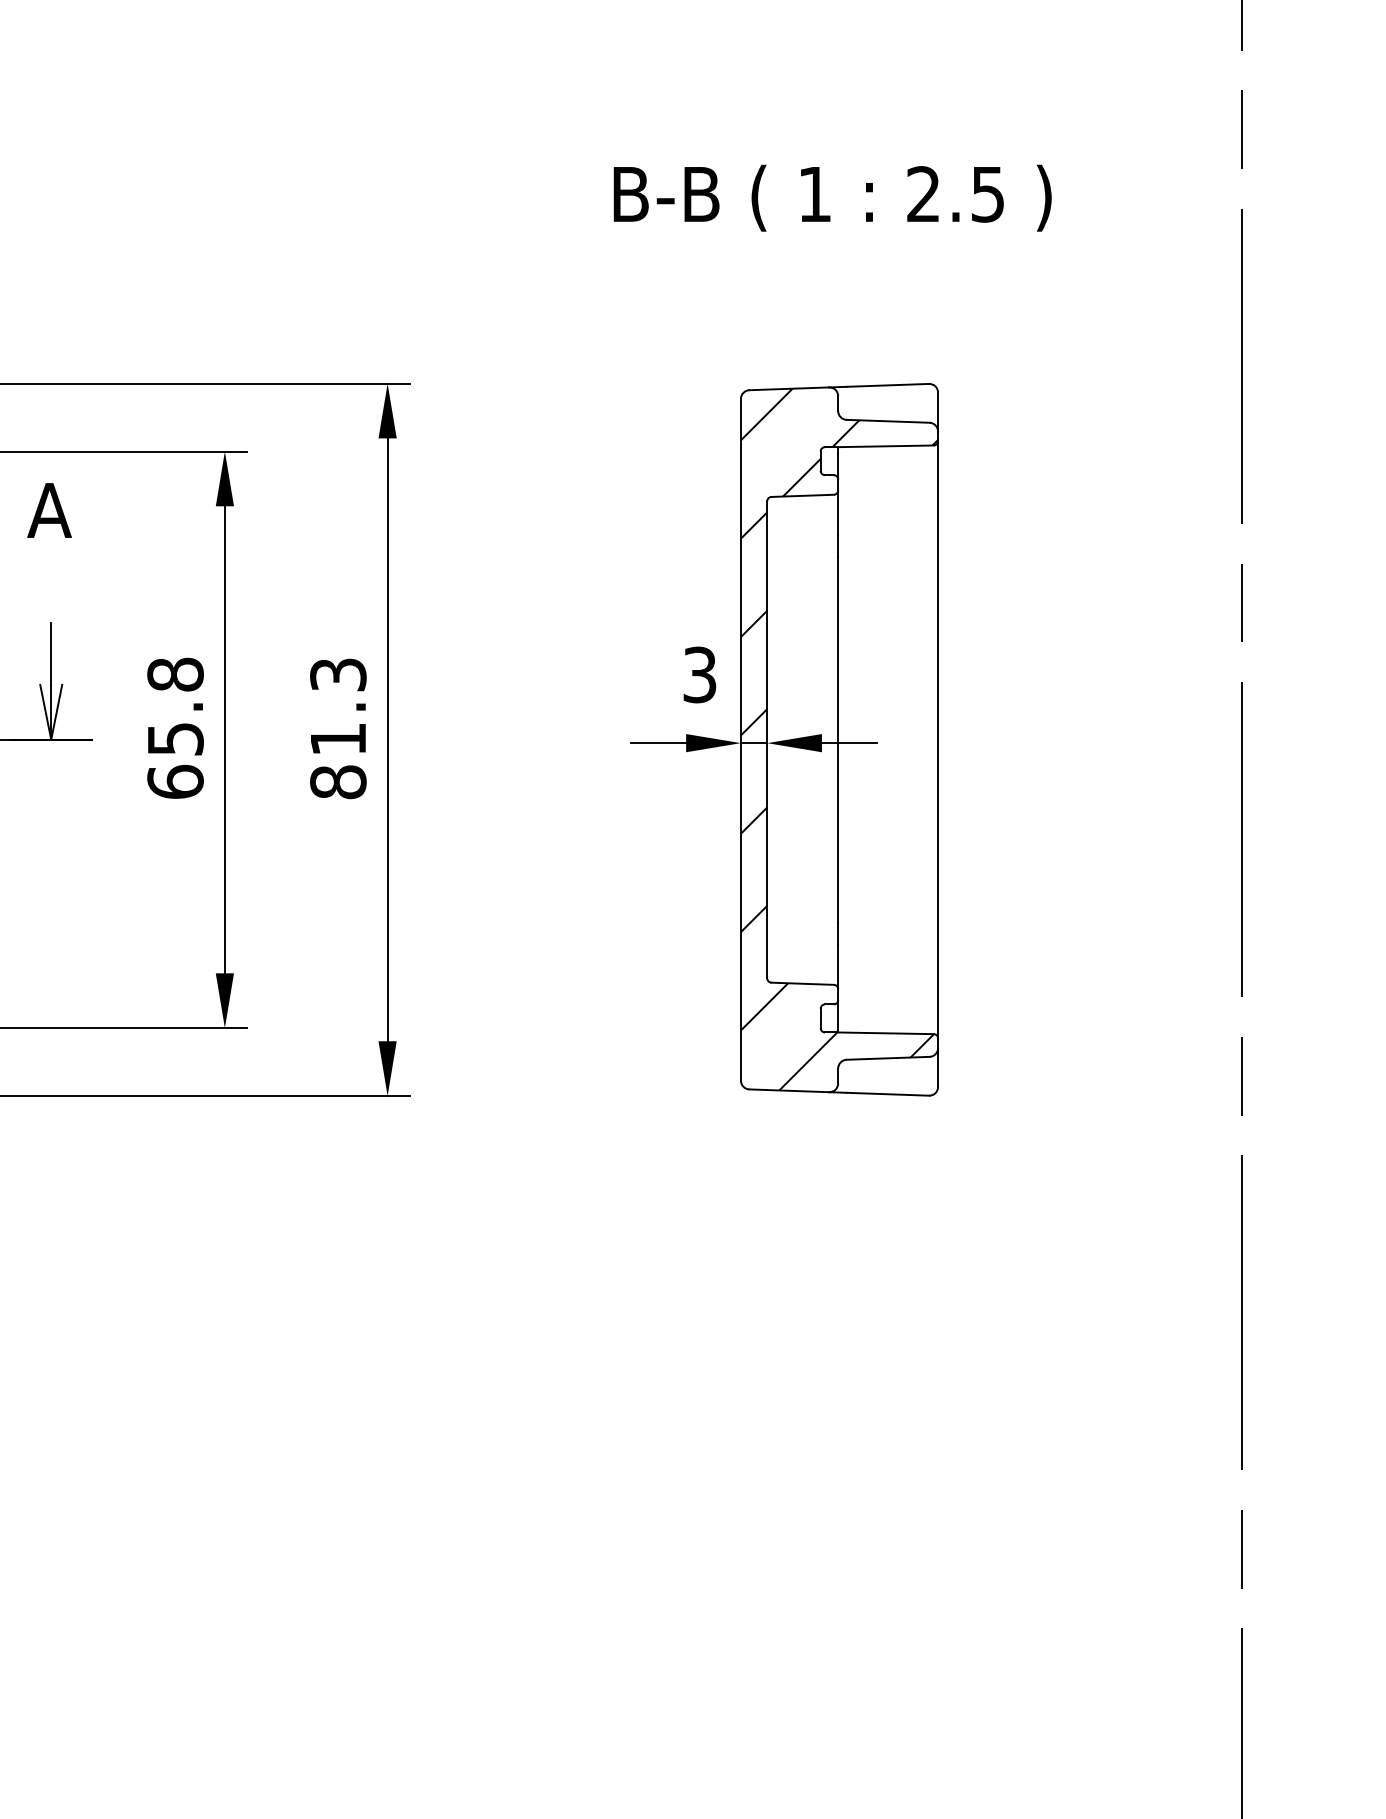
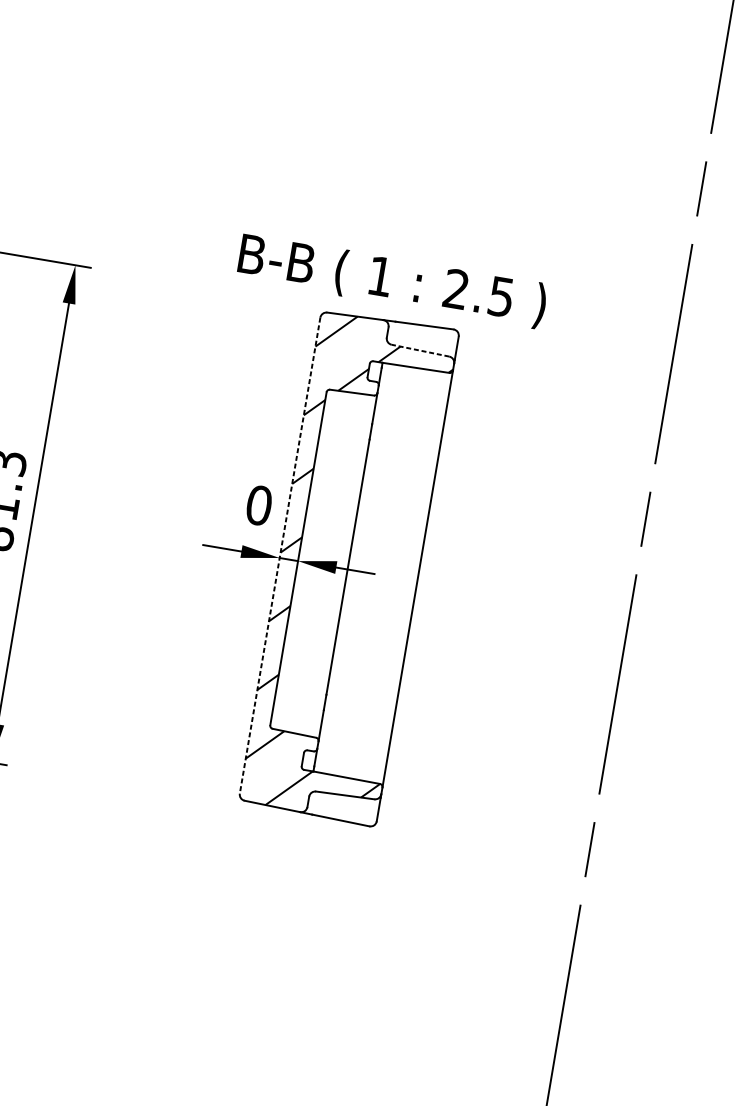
text: (832, 197) -> (392, 280), moved
line: (888, 421) -> (420, 350), solid -> dashed
text: (700, 674) -> (259, 505), 3 -> 0
line: (740, 739) -> (279, 555), solid -> dashed

